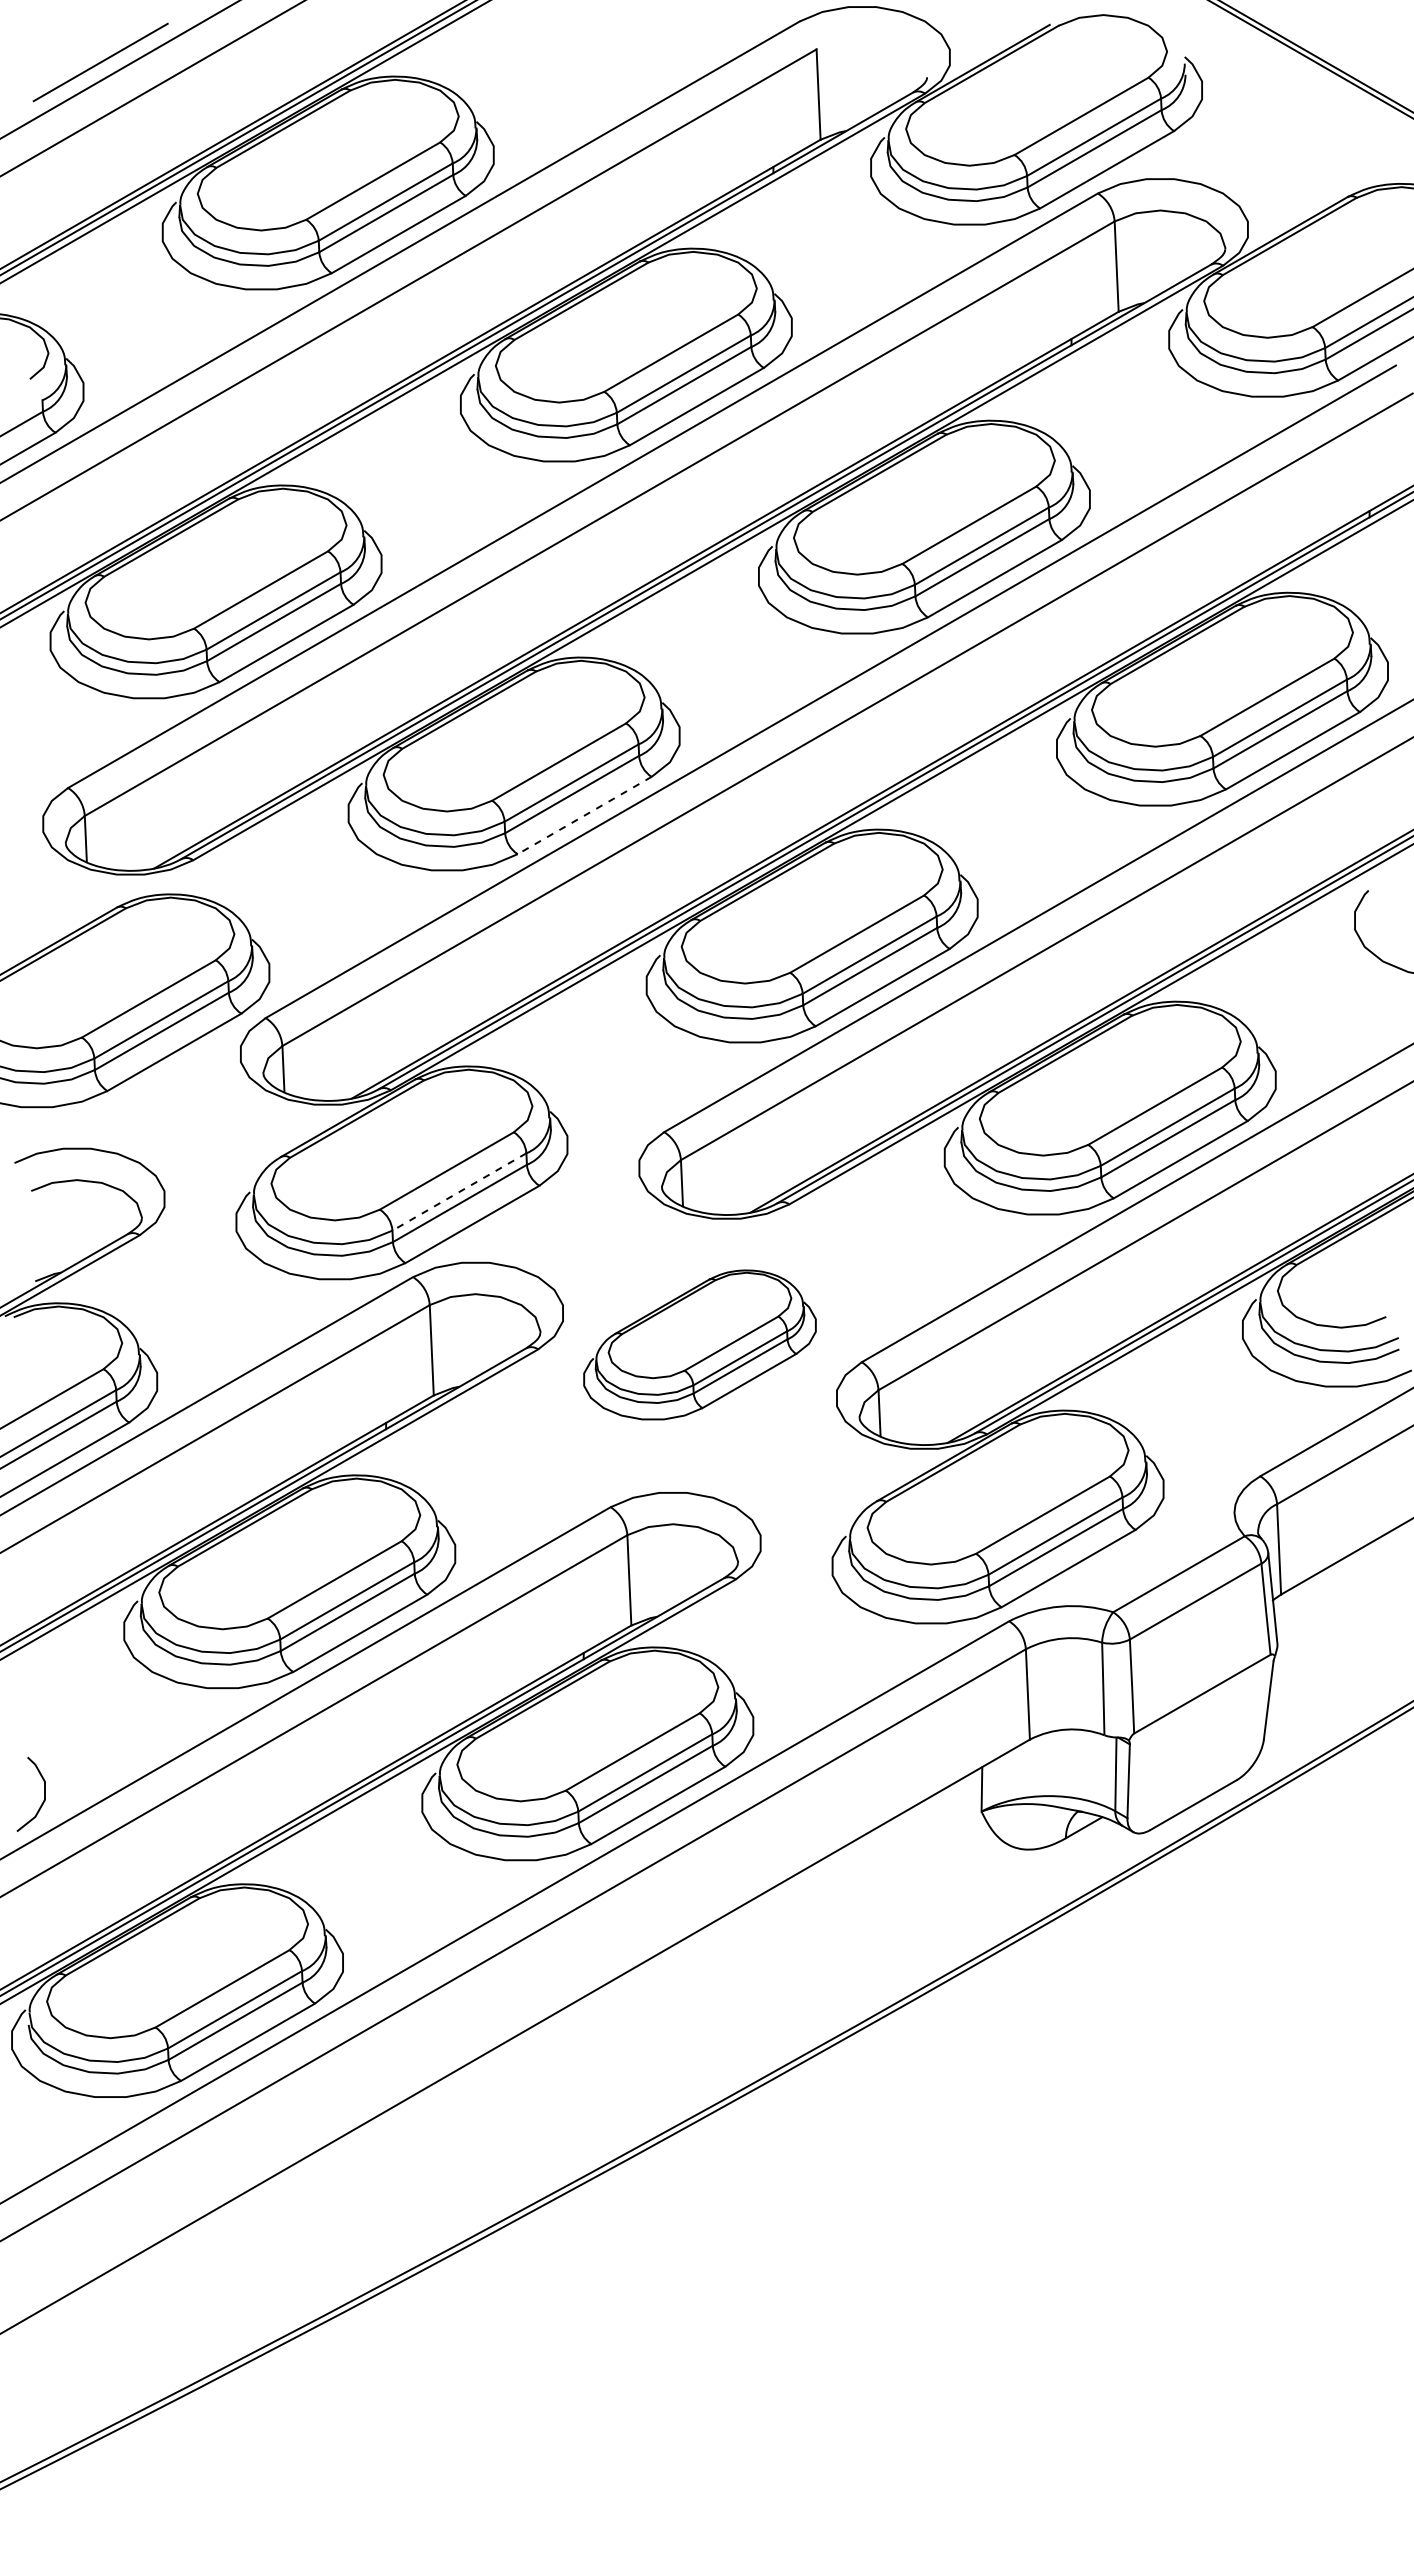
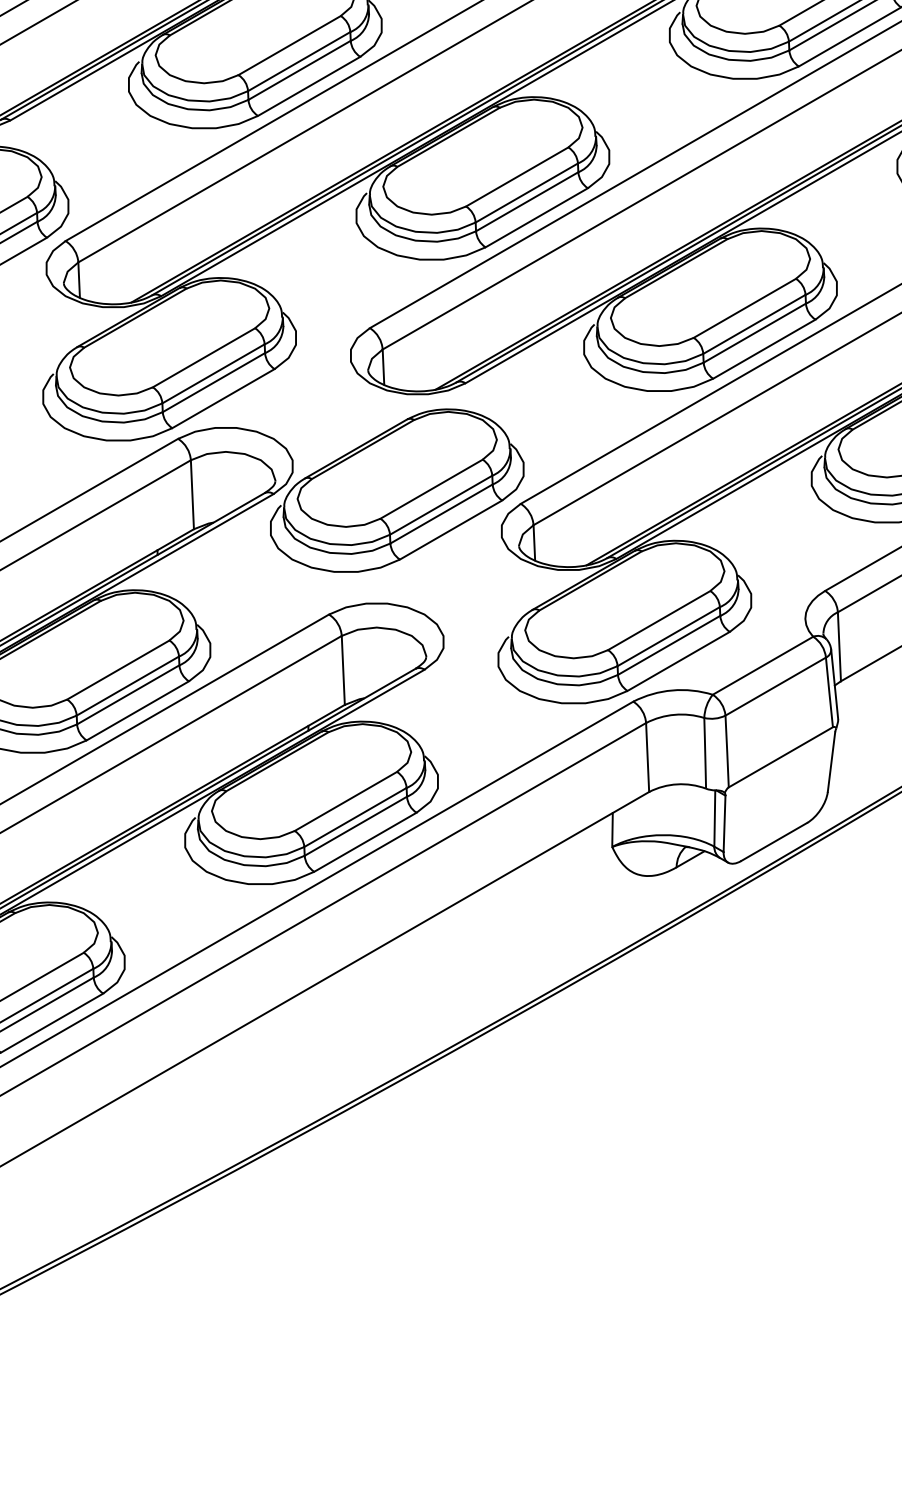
line: (584, 815) -> (309, 86), dashed -> solid
line: (459, 1192) -> (213, 374), dashed -> solid
part: (699, 1344) -> (396, 490), size x1.43

